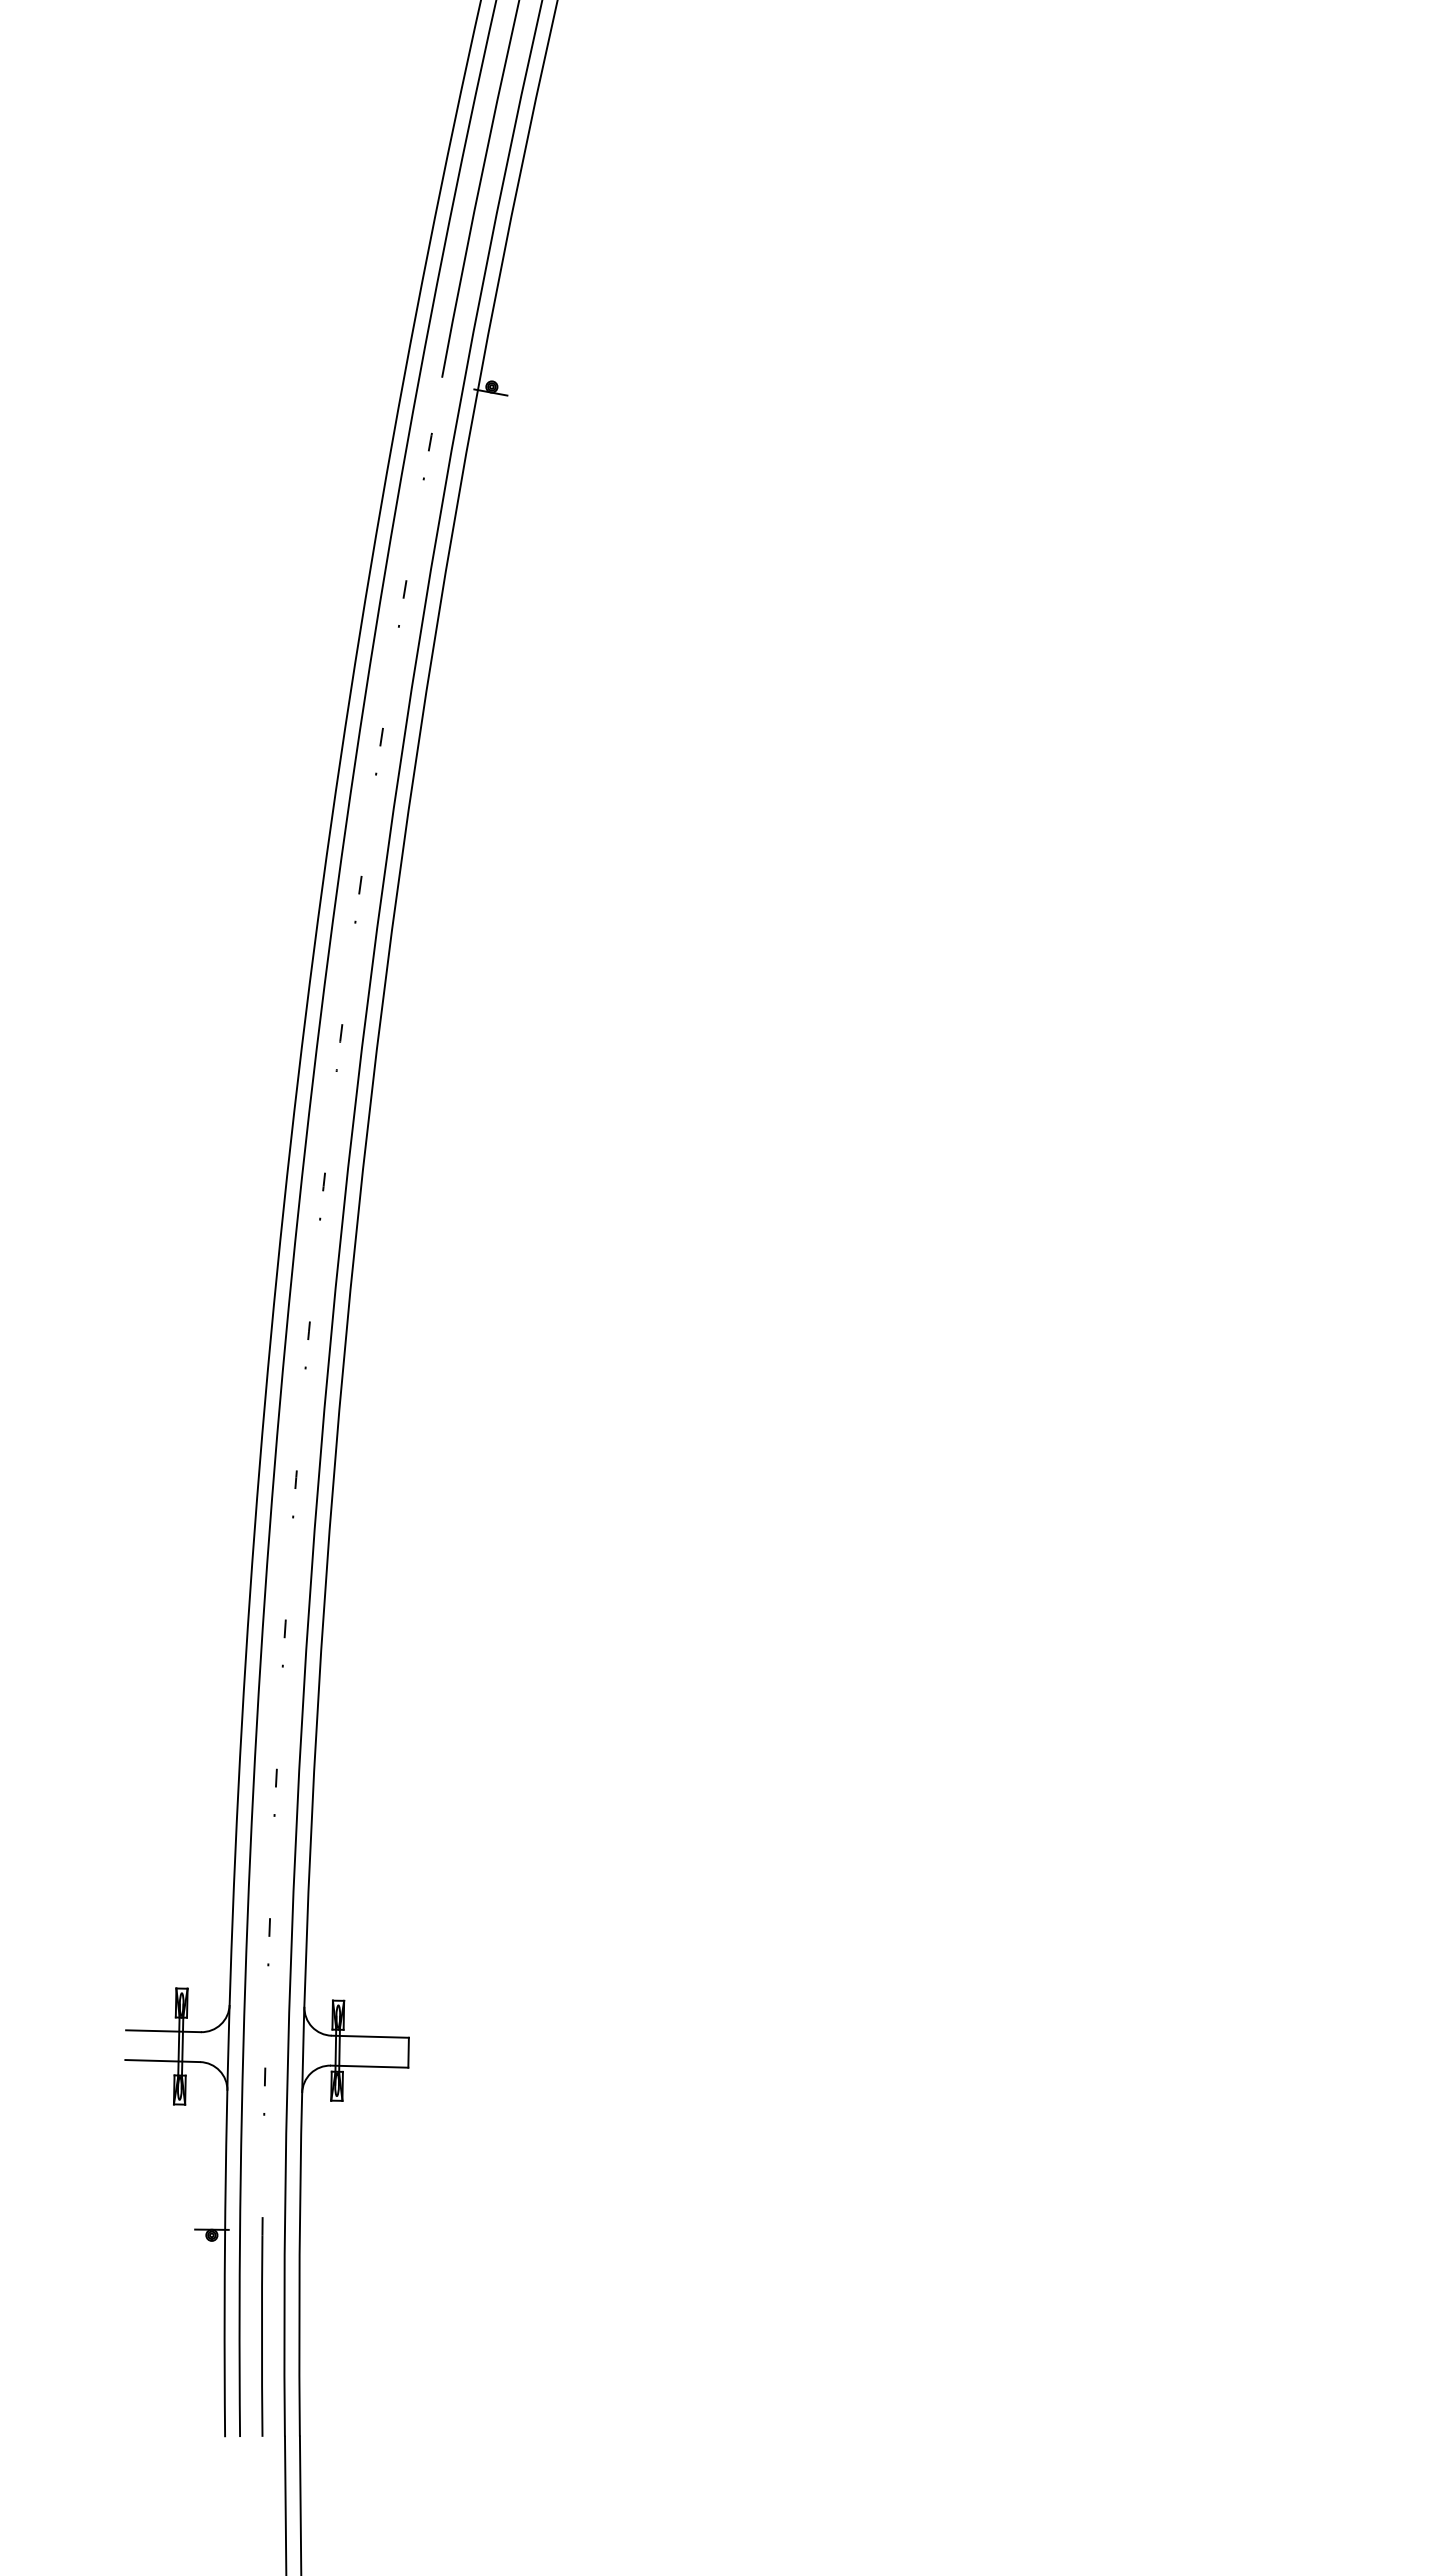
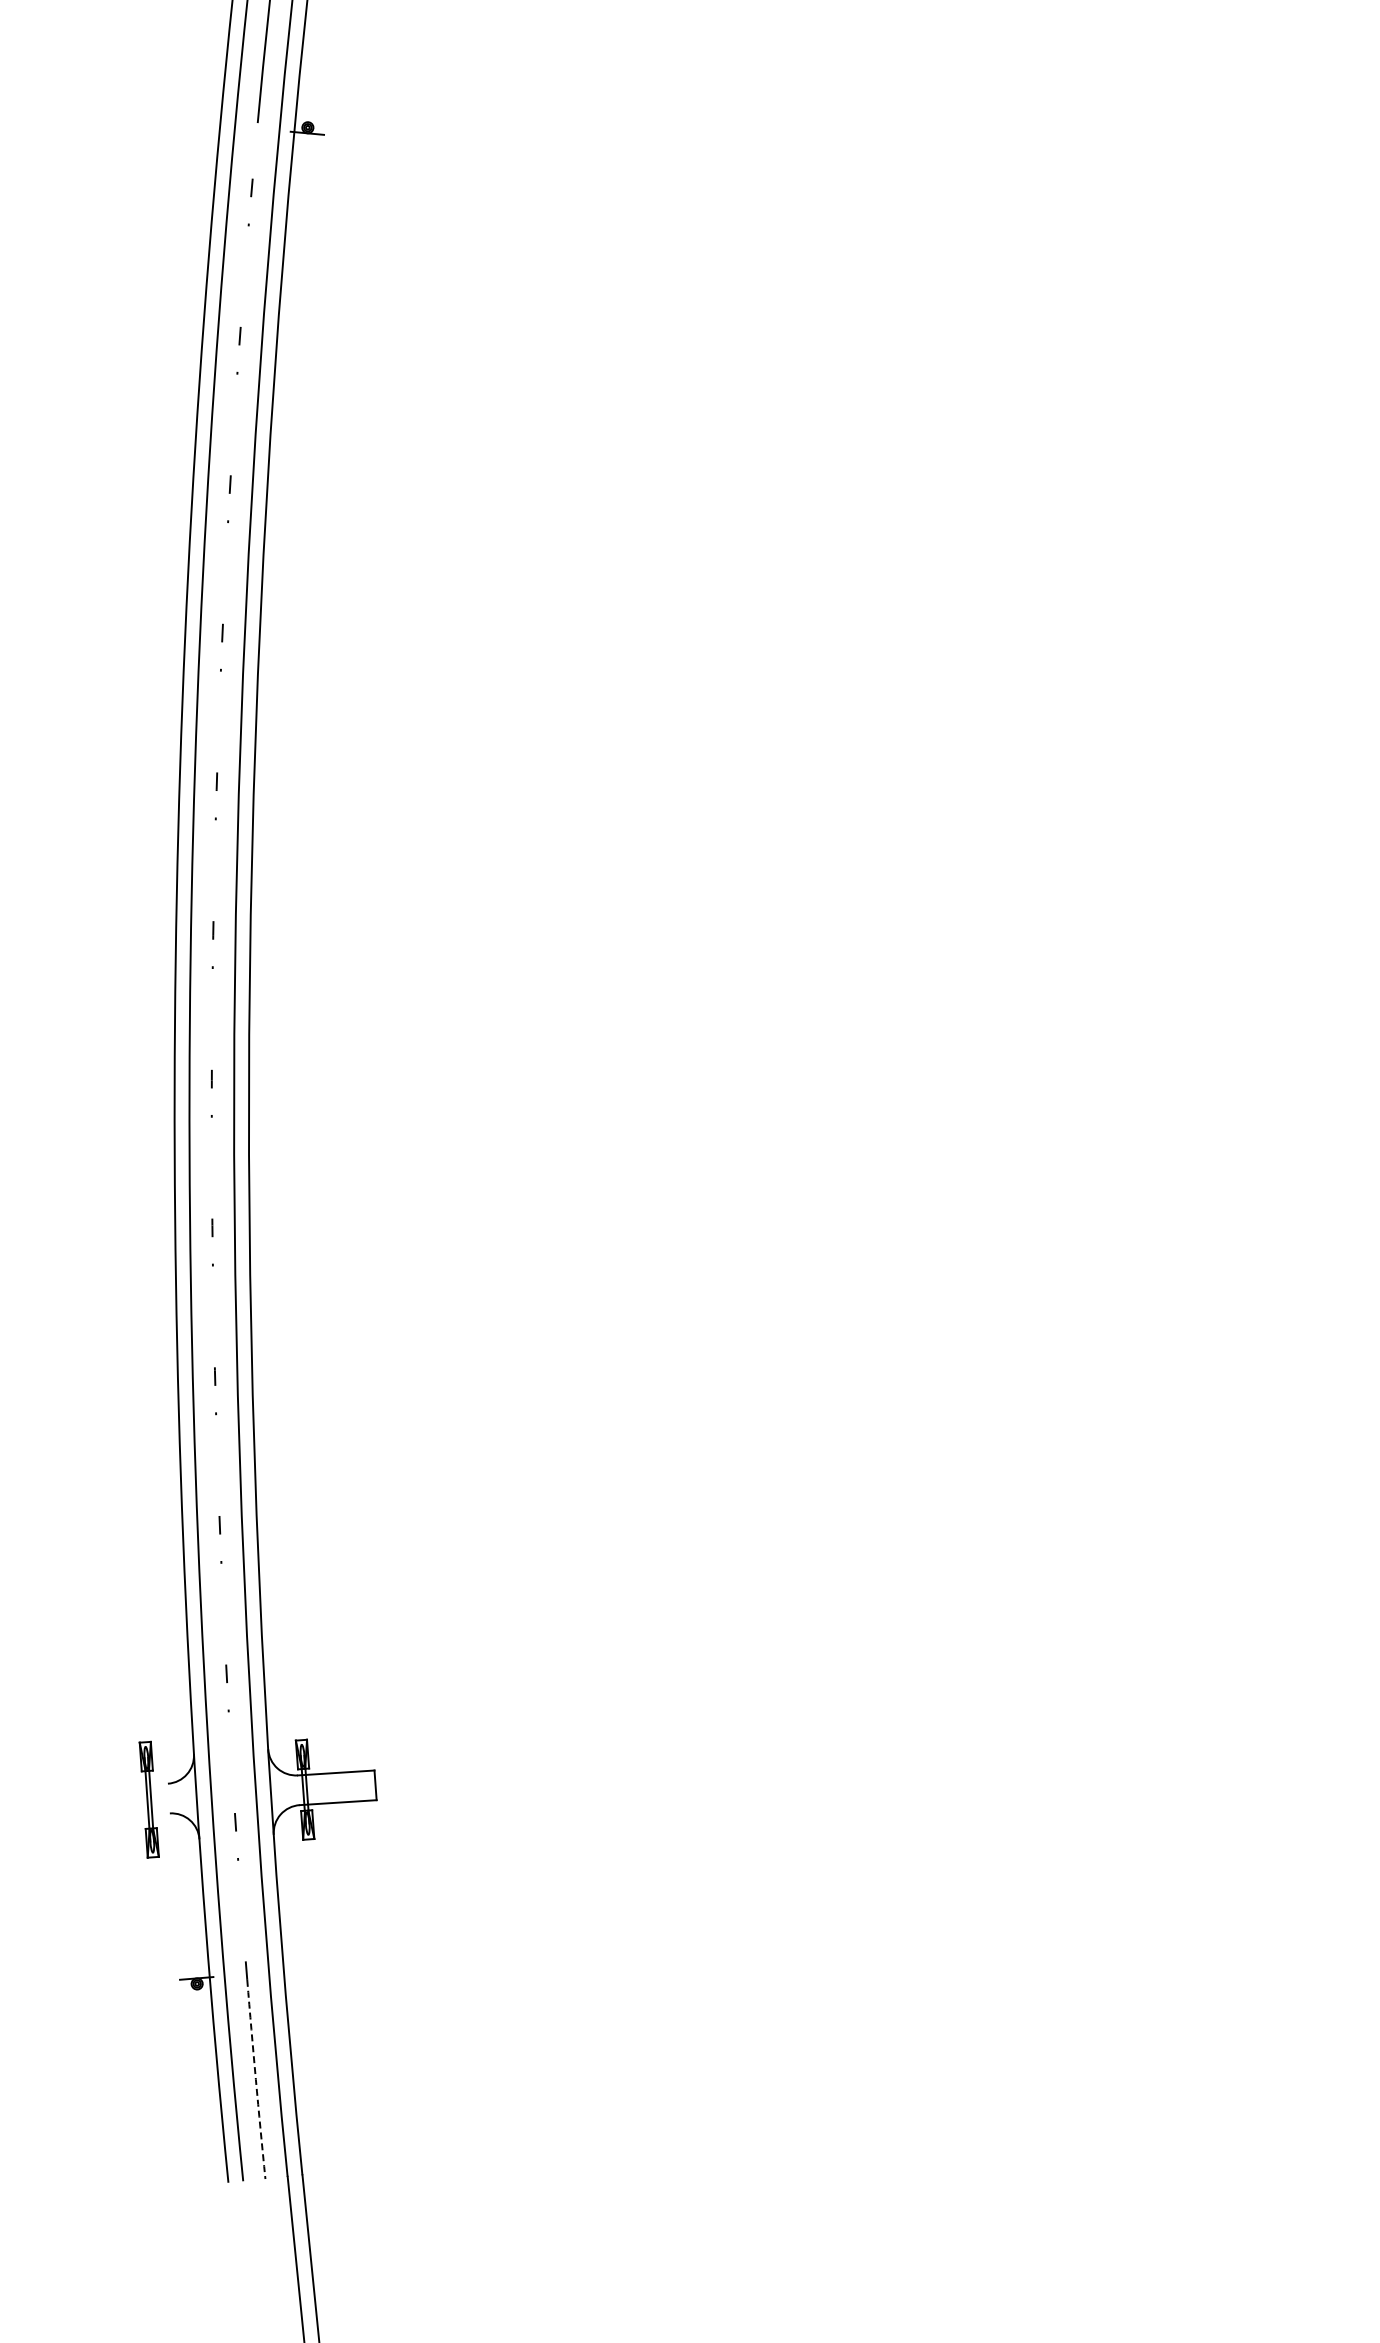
line: (163, 2031) -> (130, 1786), removed
line: (162, 2061) -> (132, 1816), removed
arc: (262, 2336) -> (256, 2079), solid -> dashed

